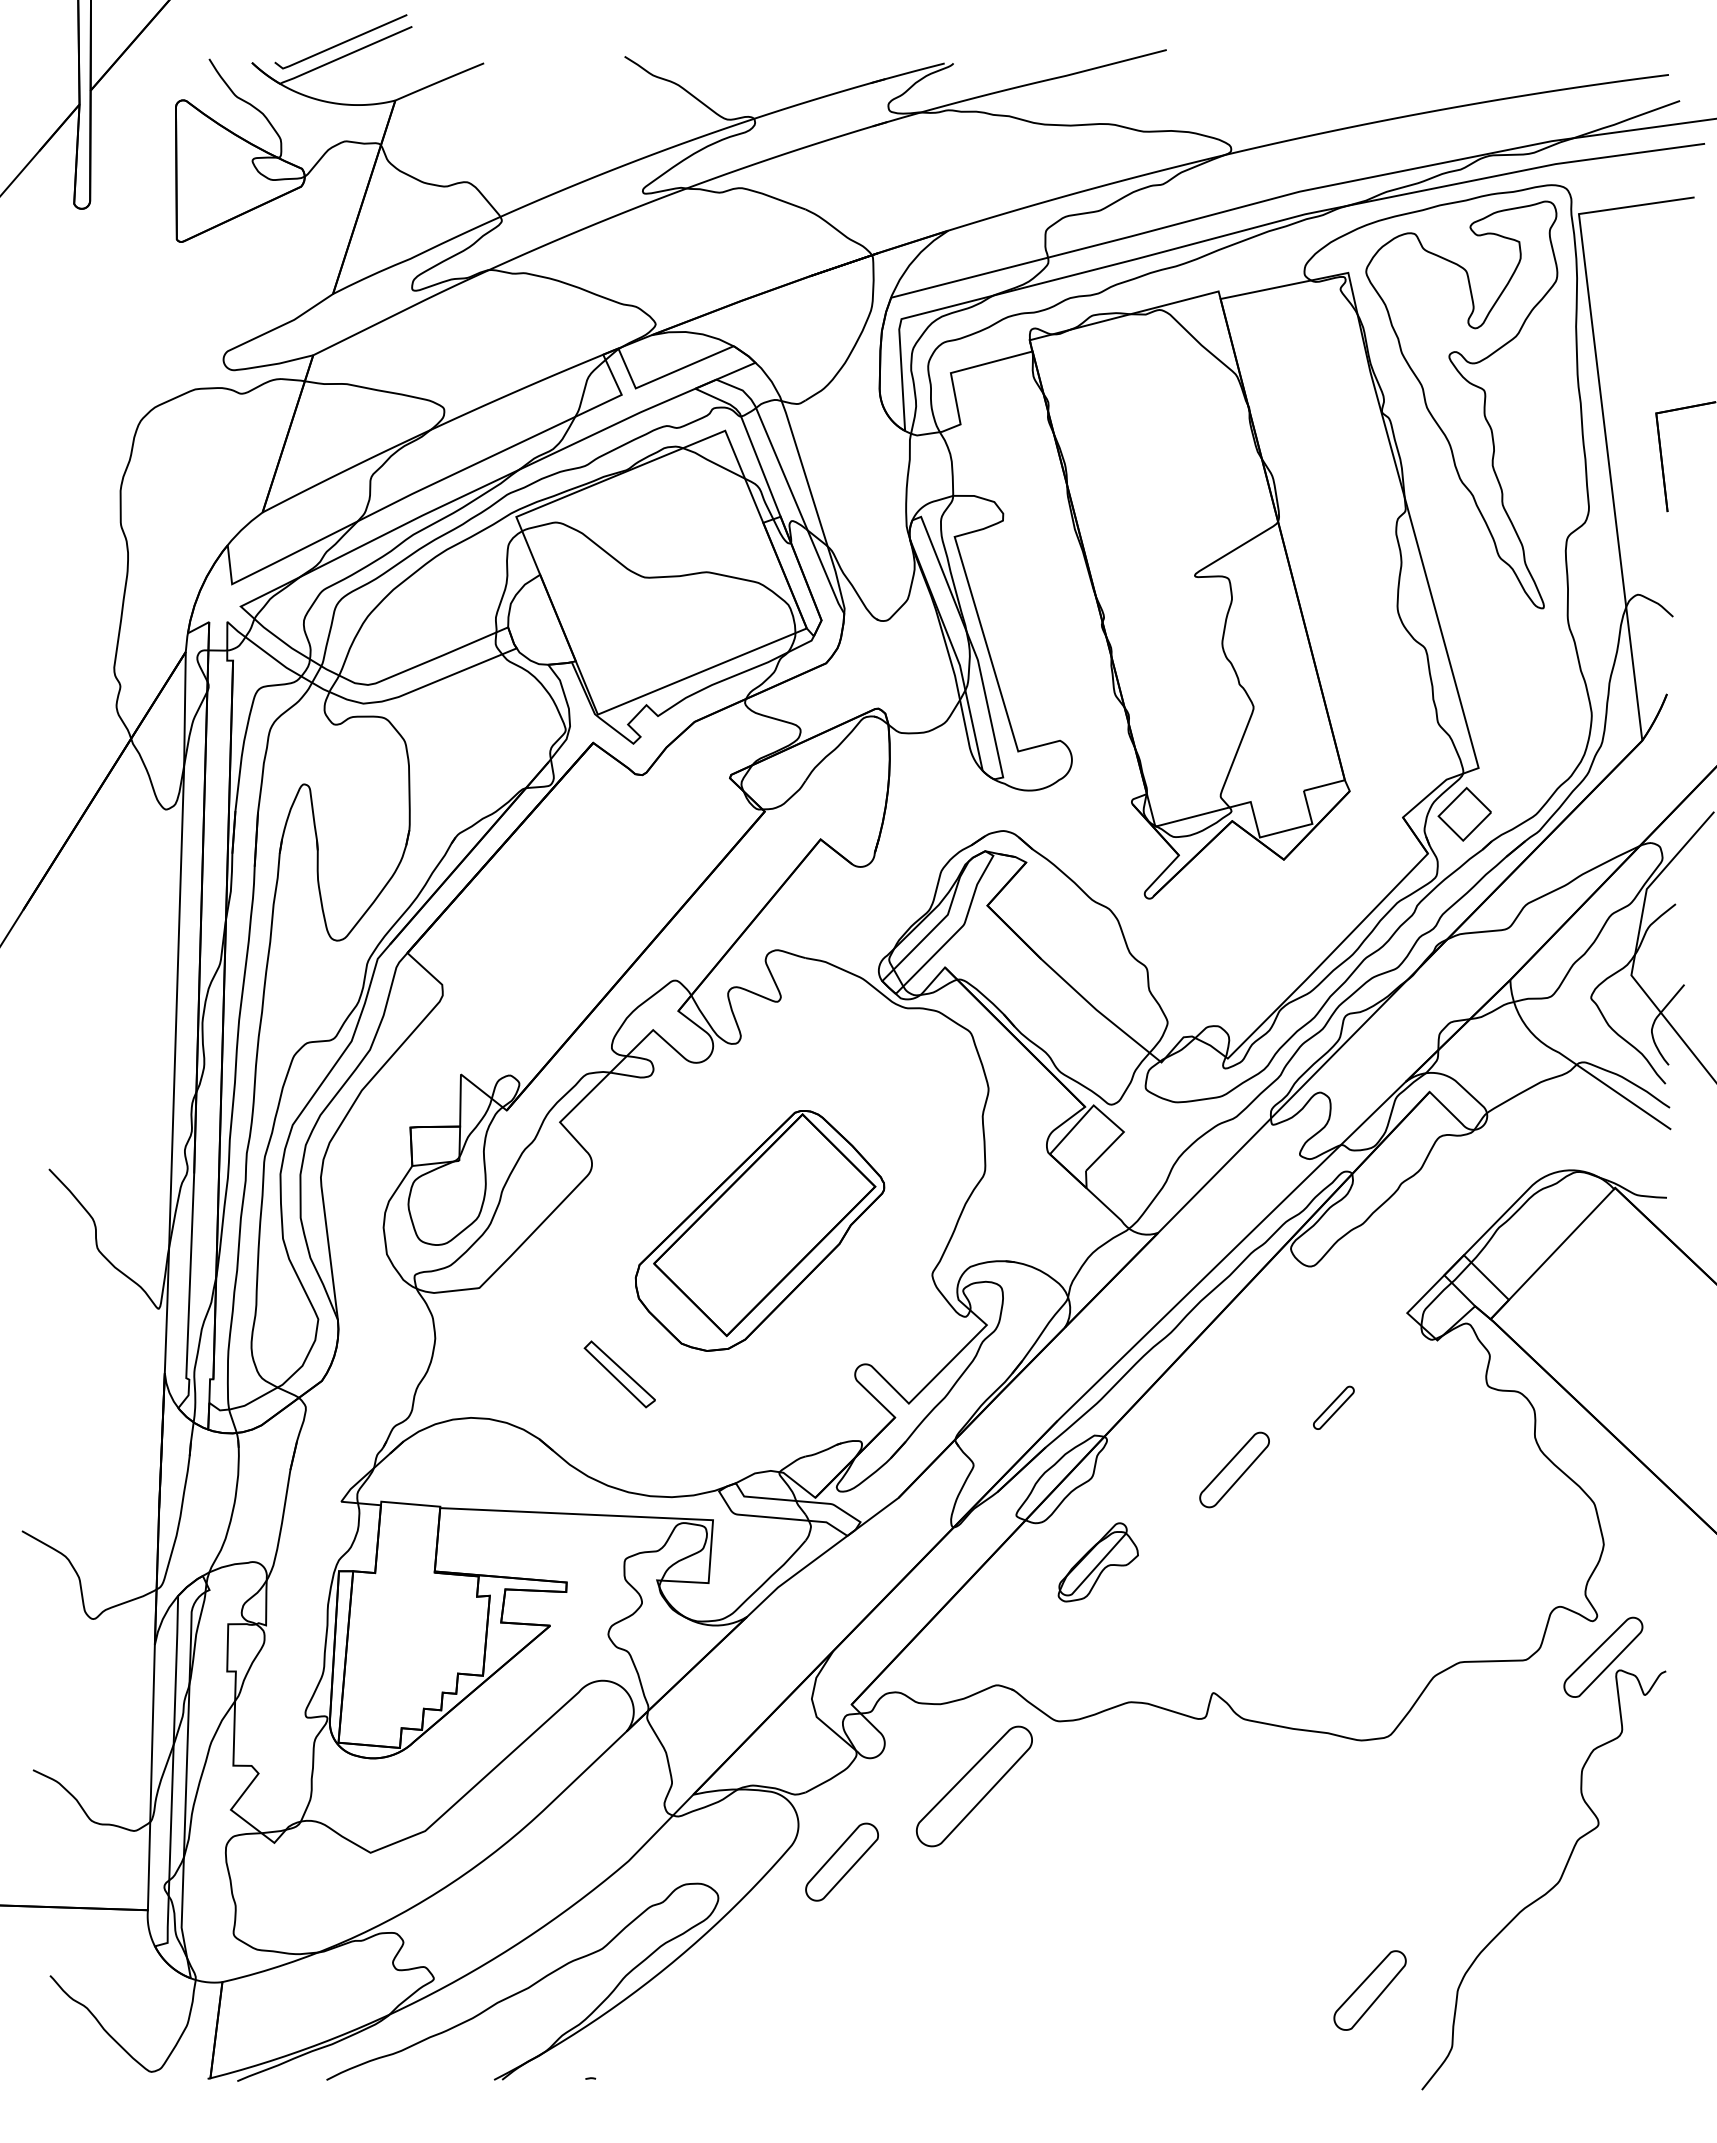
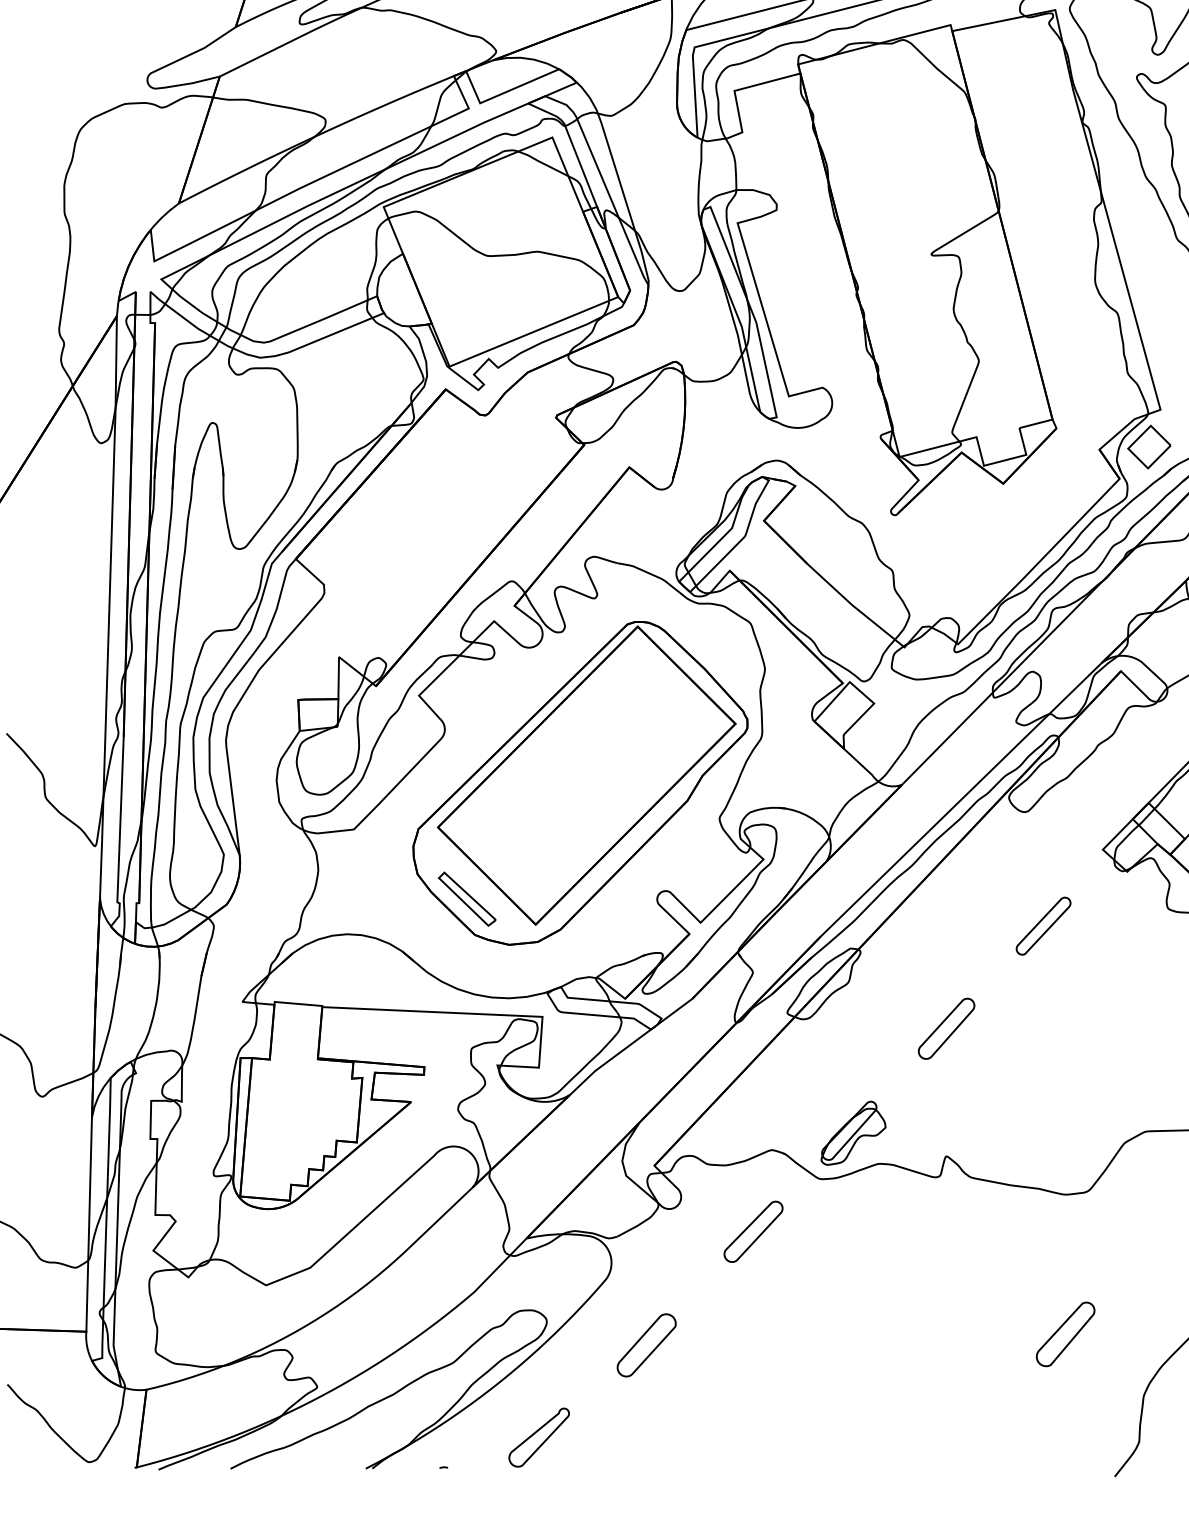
part: (759, 1230) -> (580, 783), size x1.67
part: (1333, 1407) -> (1043, 925), size x1.67
part: (1234, 1469) -> (946, 1028), moved
part: (1097, 1562) -> (852, 1133), moved
part: (974, 1786) -> (753, 1231), size x0.62
part: (841, 1861) -> (646, 1344), moved
part: (1369, 1990) -> (1065, 1334), moved
part: (708, 2041) -> (538, 1437), added

